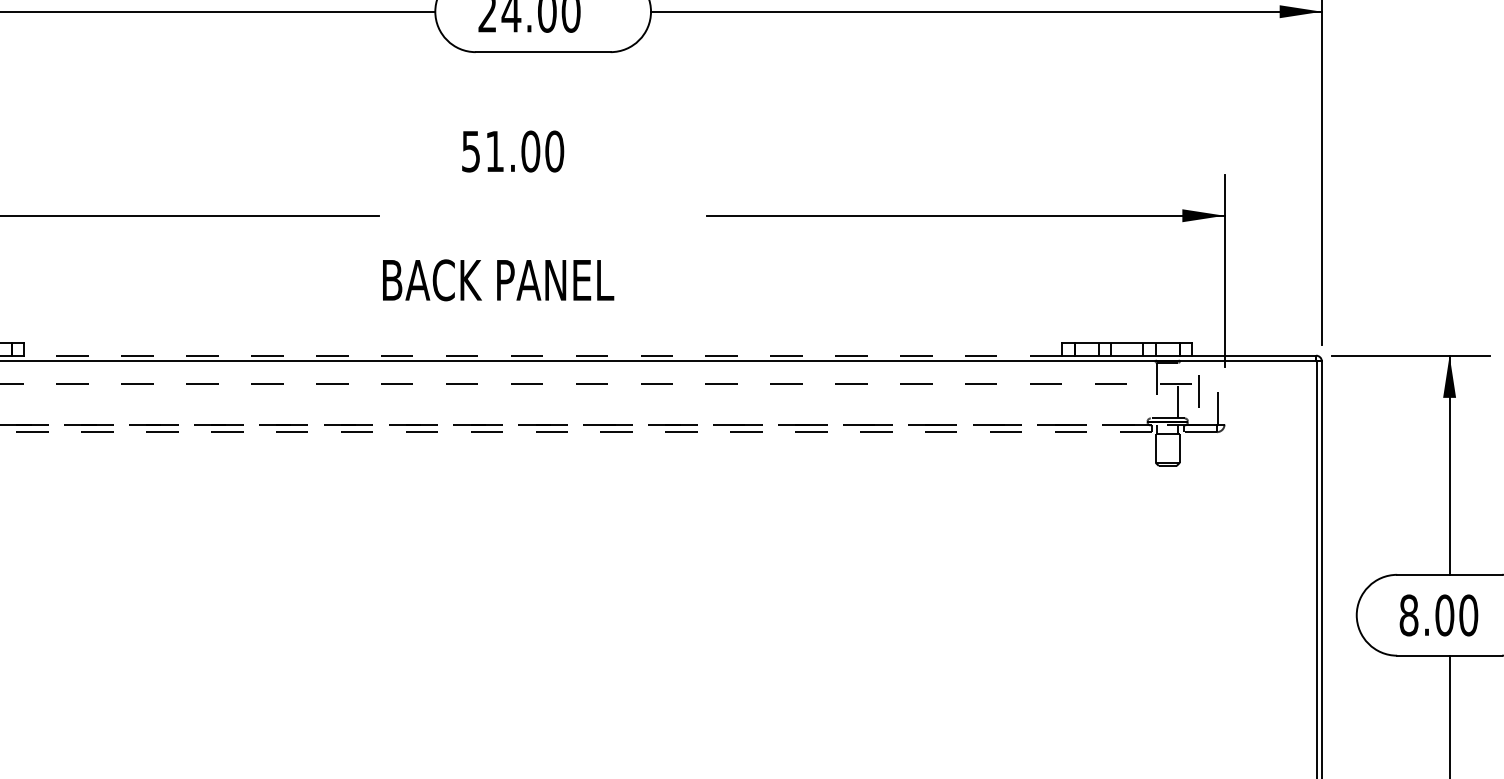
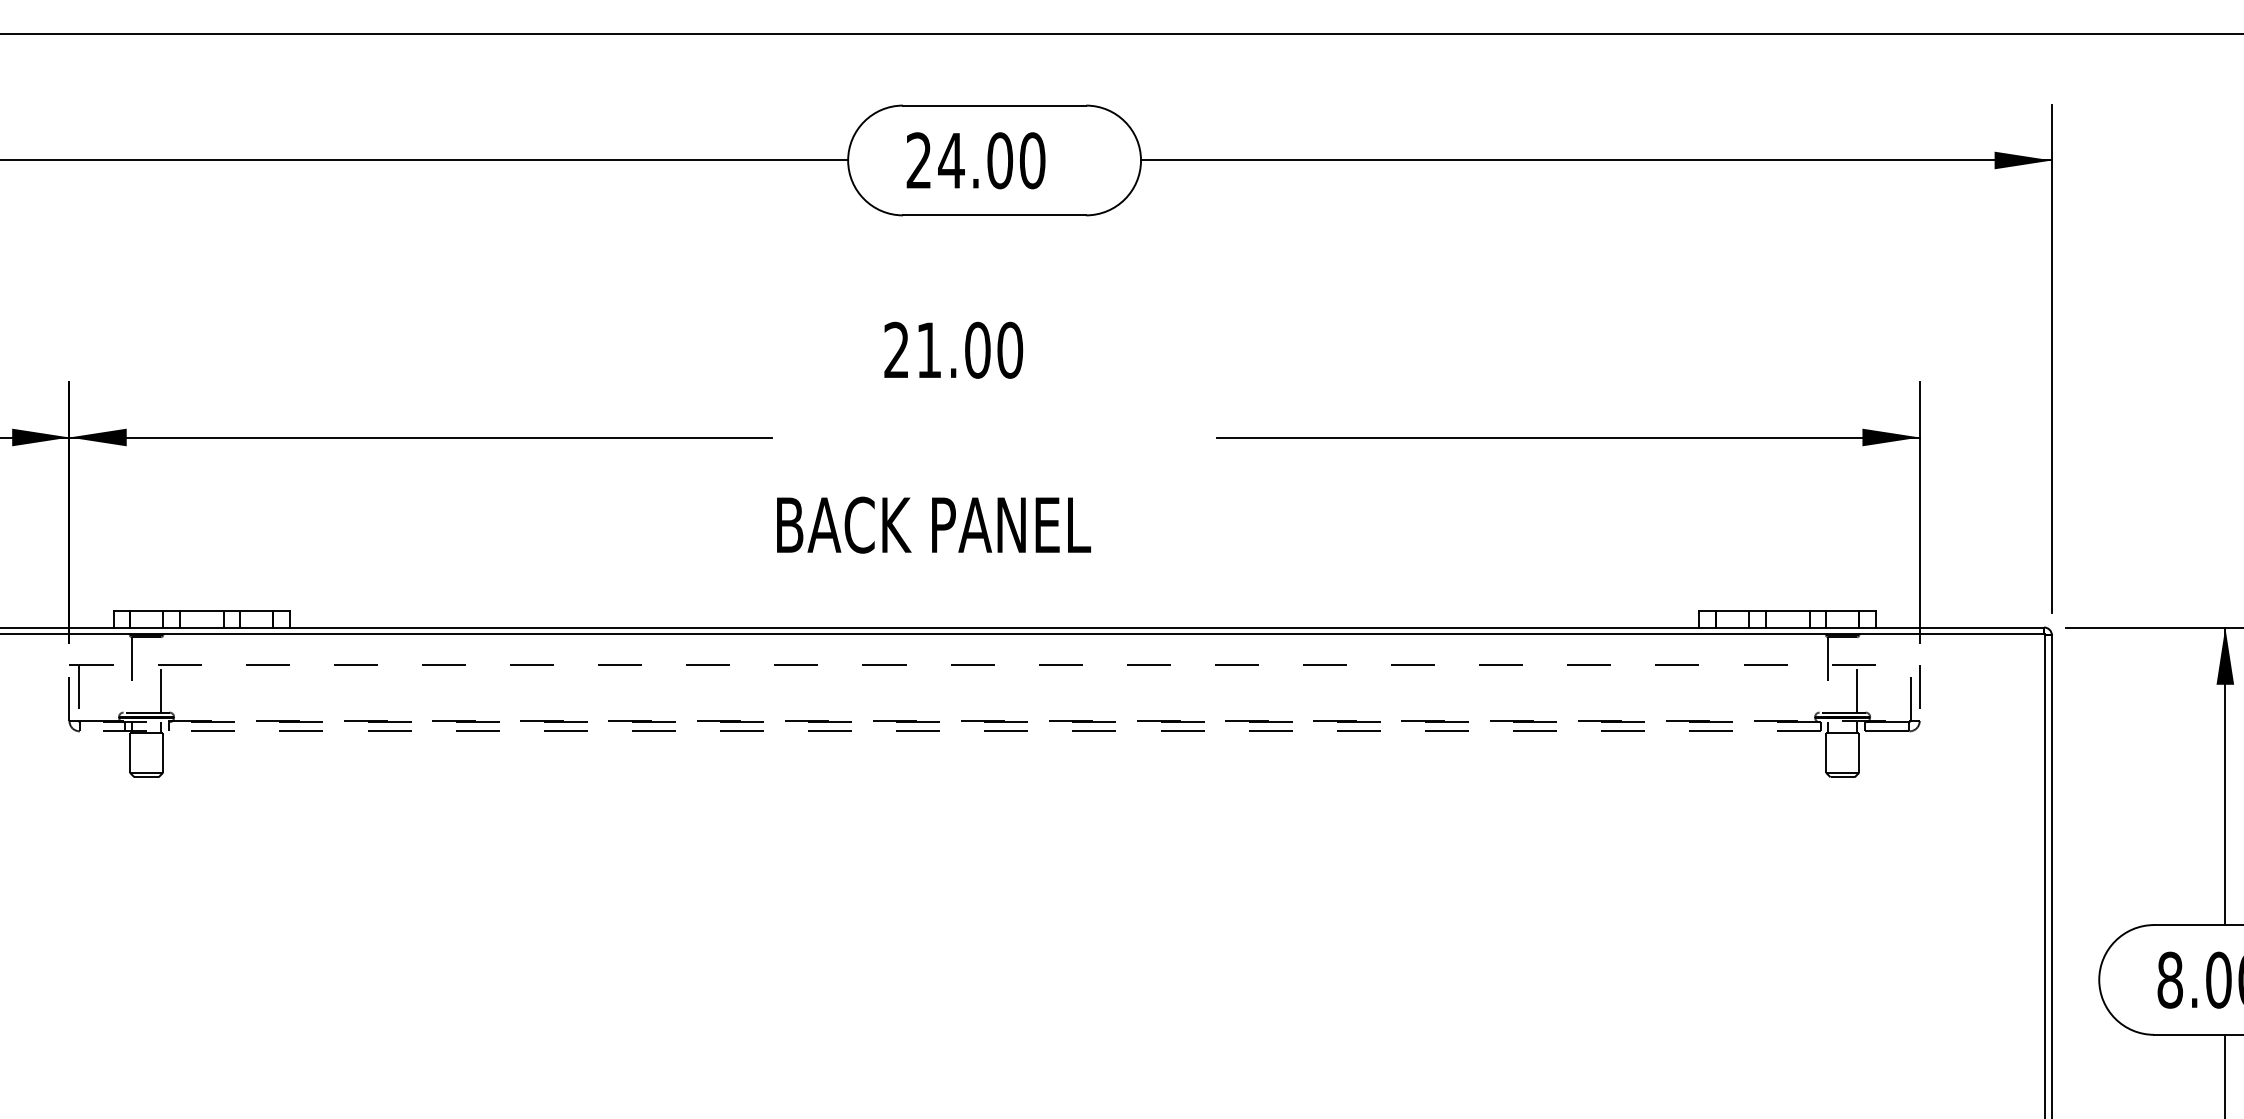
text: (470, 150) -> (896, 349), 51.00 -> 21.00
line: (543, 355) -> (994, 627), dashed -> solid
line: (1198, 391) -> (1919, 686), moved

